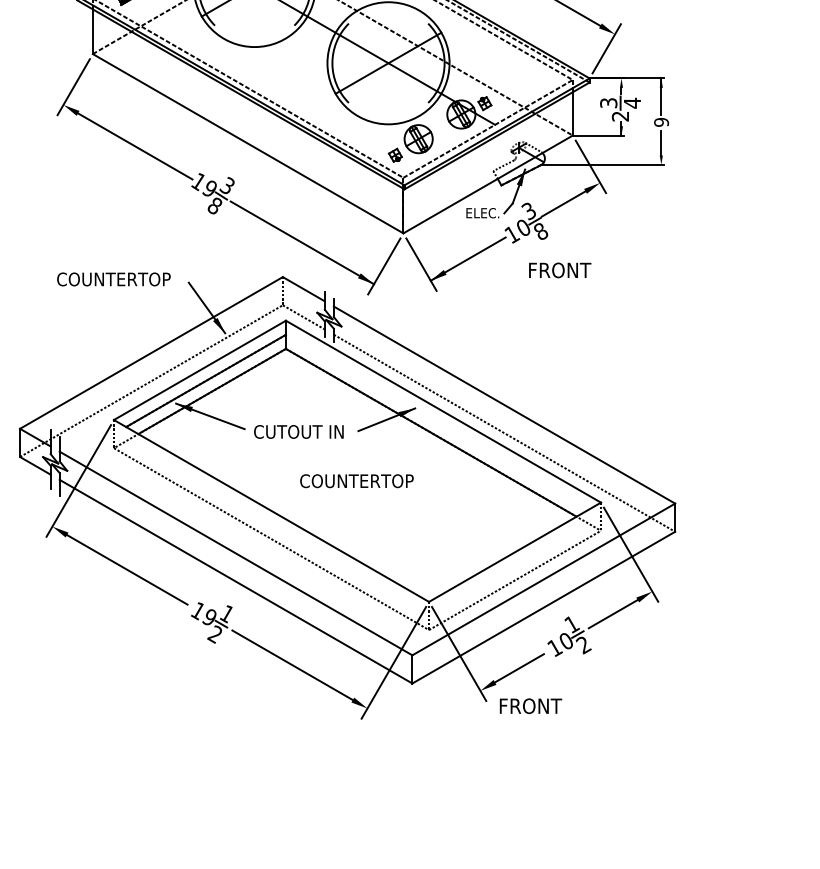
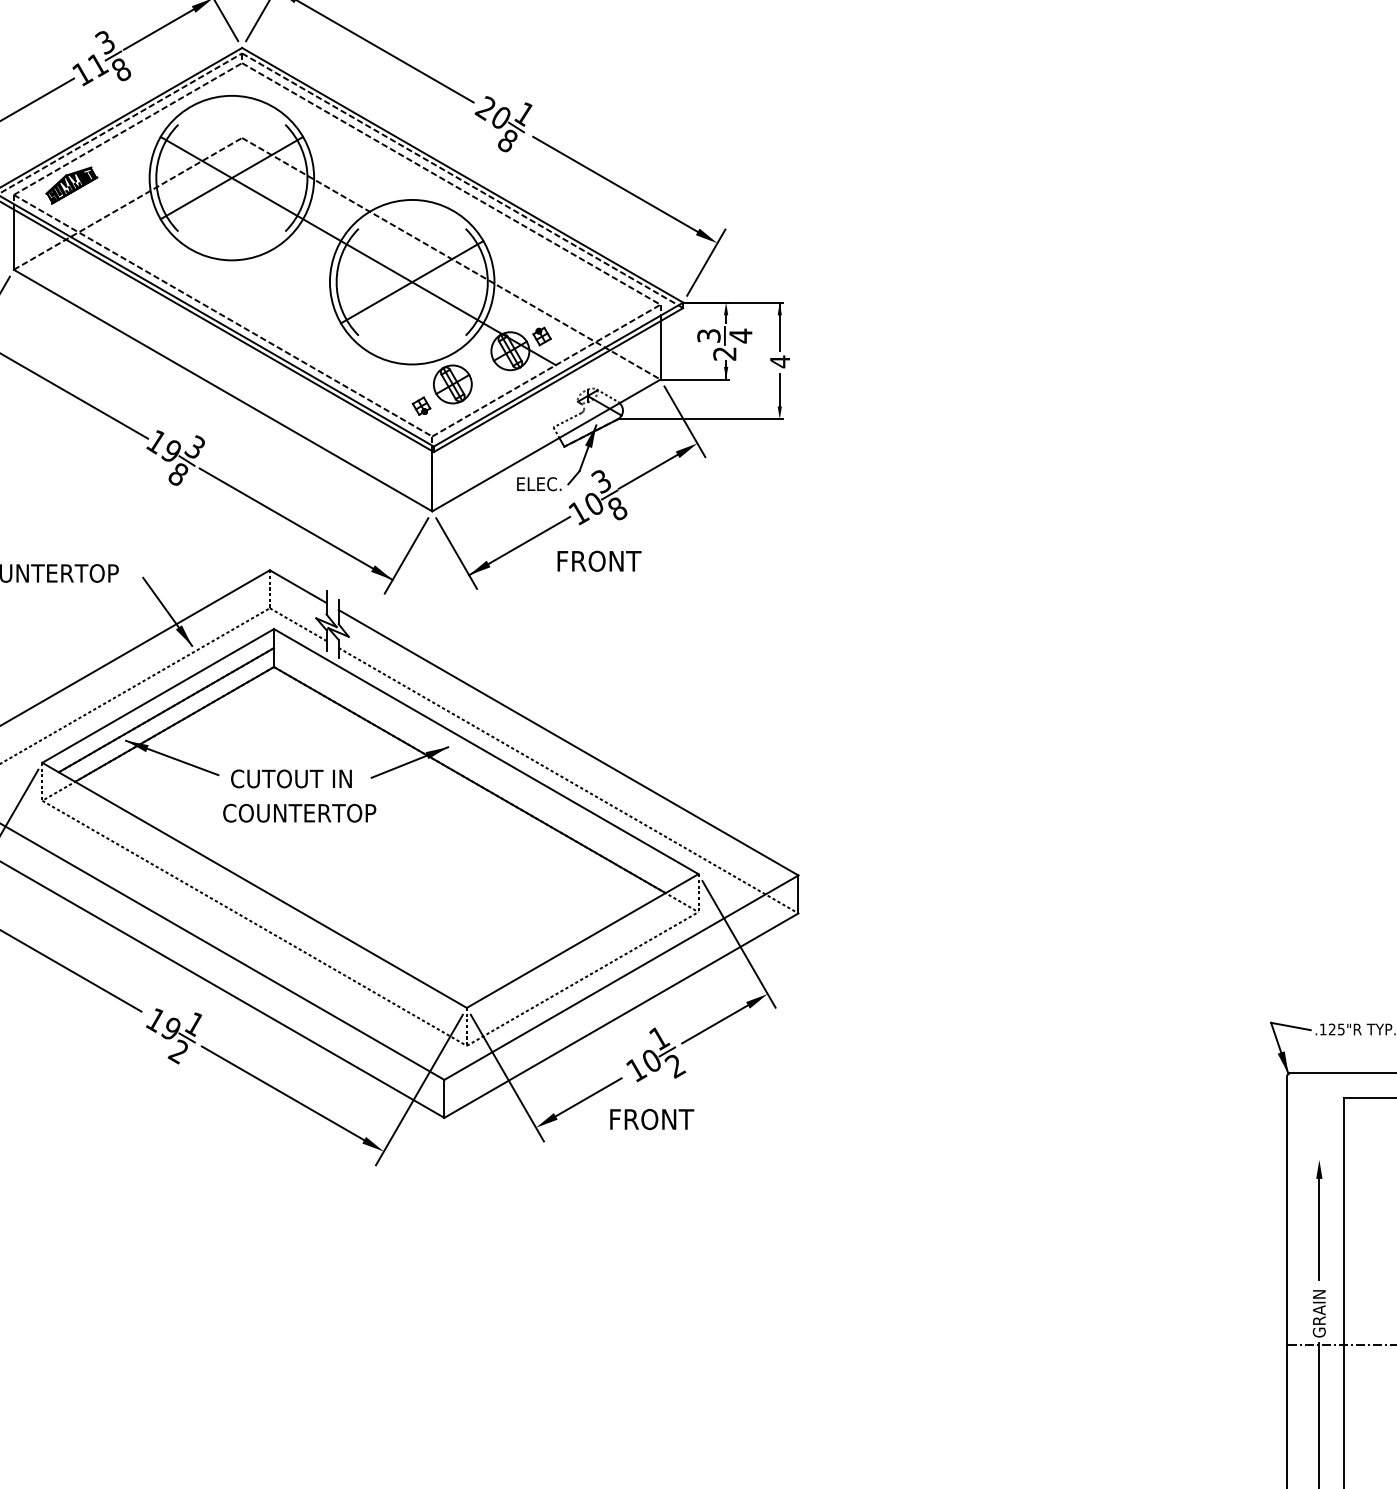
text: (661, 122) -> (780, 361), 9 -> 4
text: (560, 269) -> (599, 560), moved
text: (356, 480) -> (299, 812), moved
text: (531, 706) -> (652, 1119), moved

